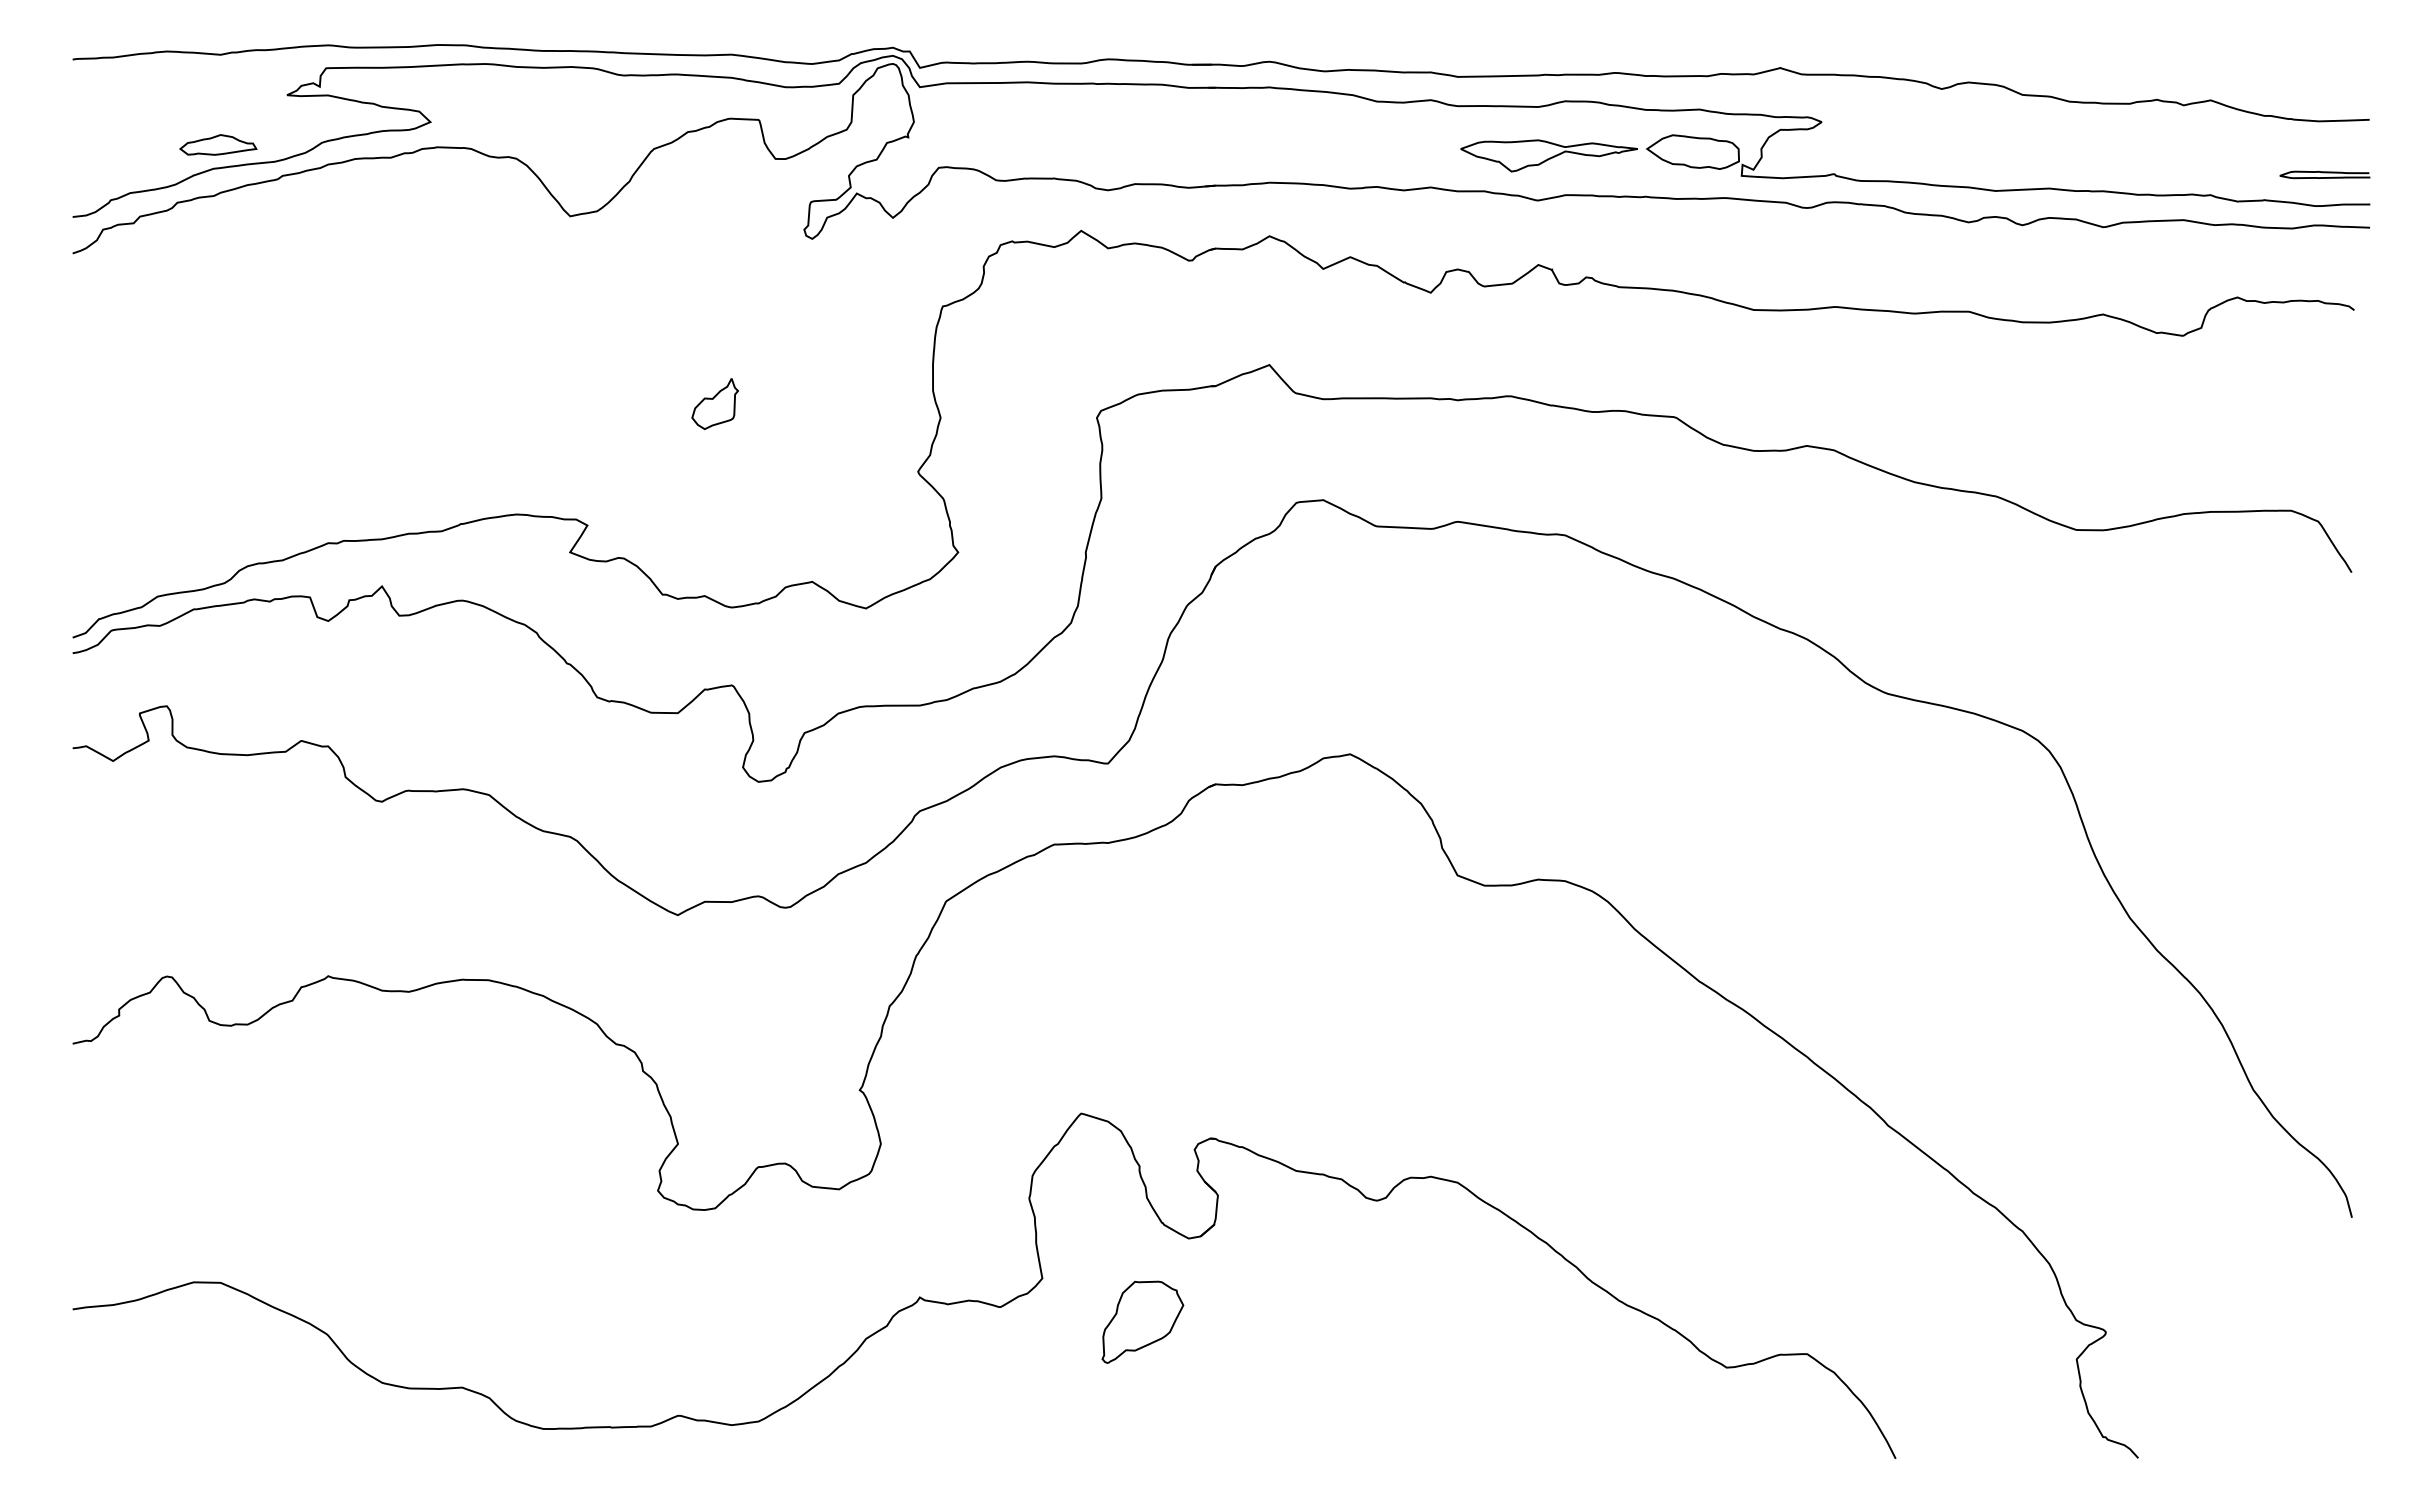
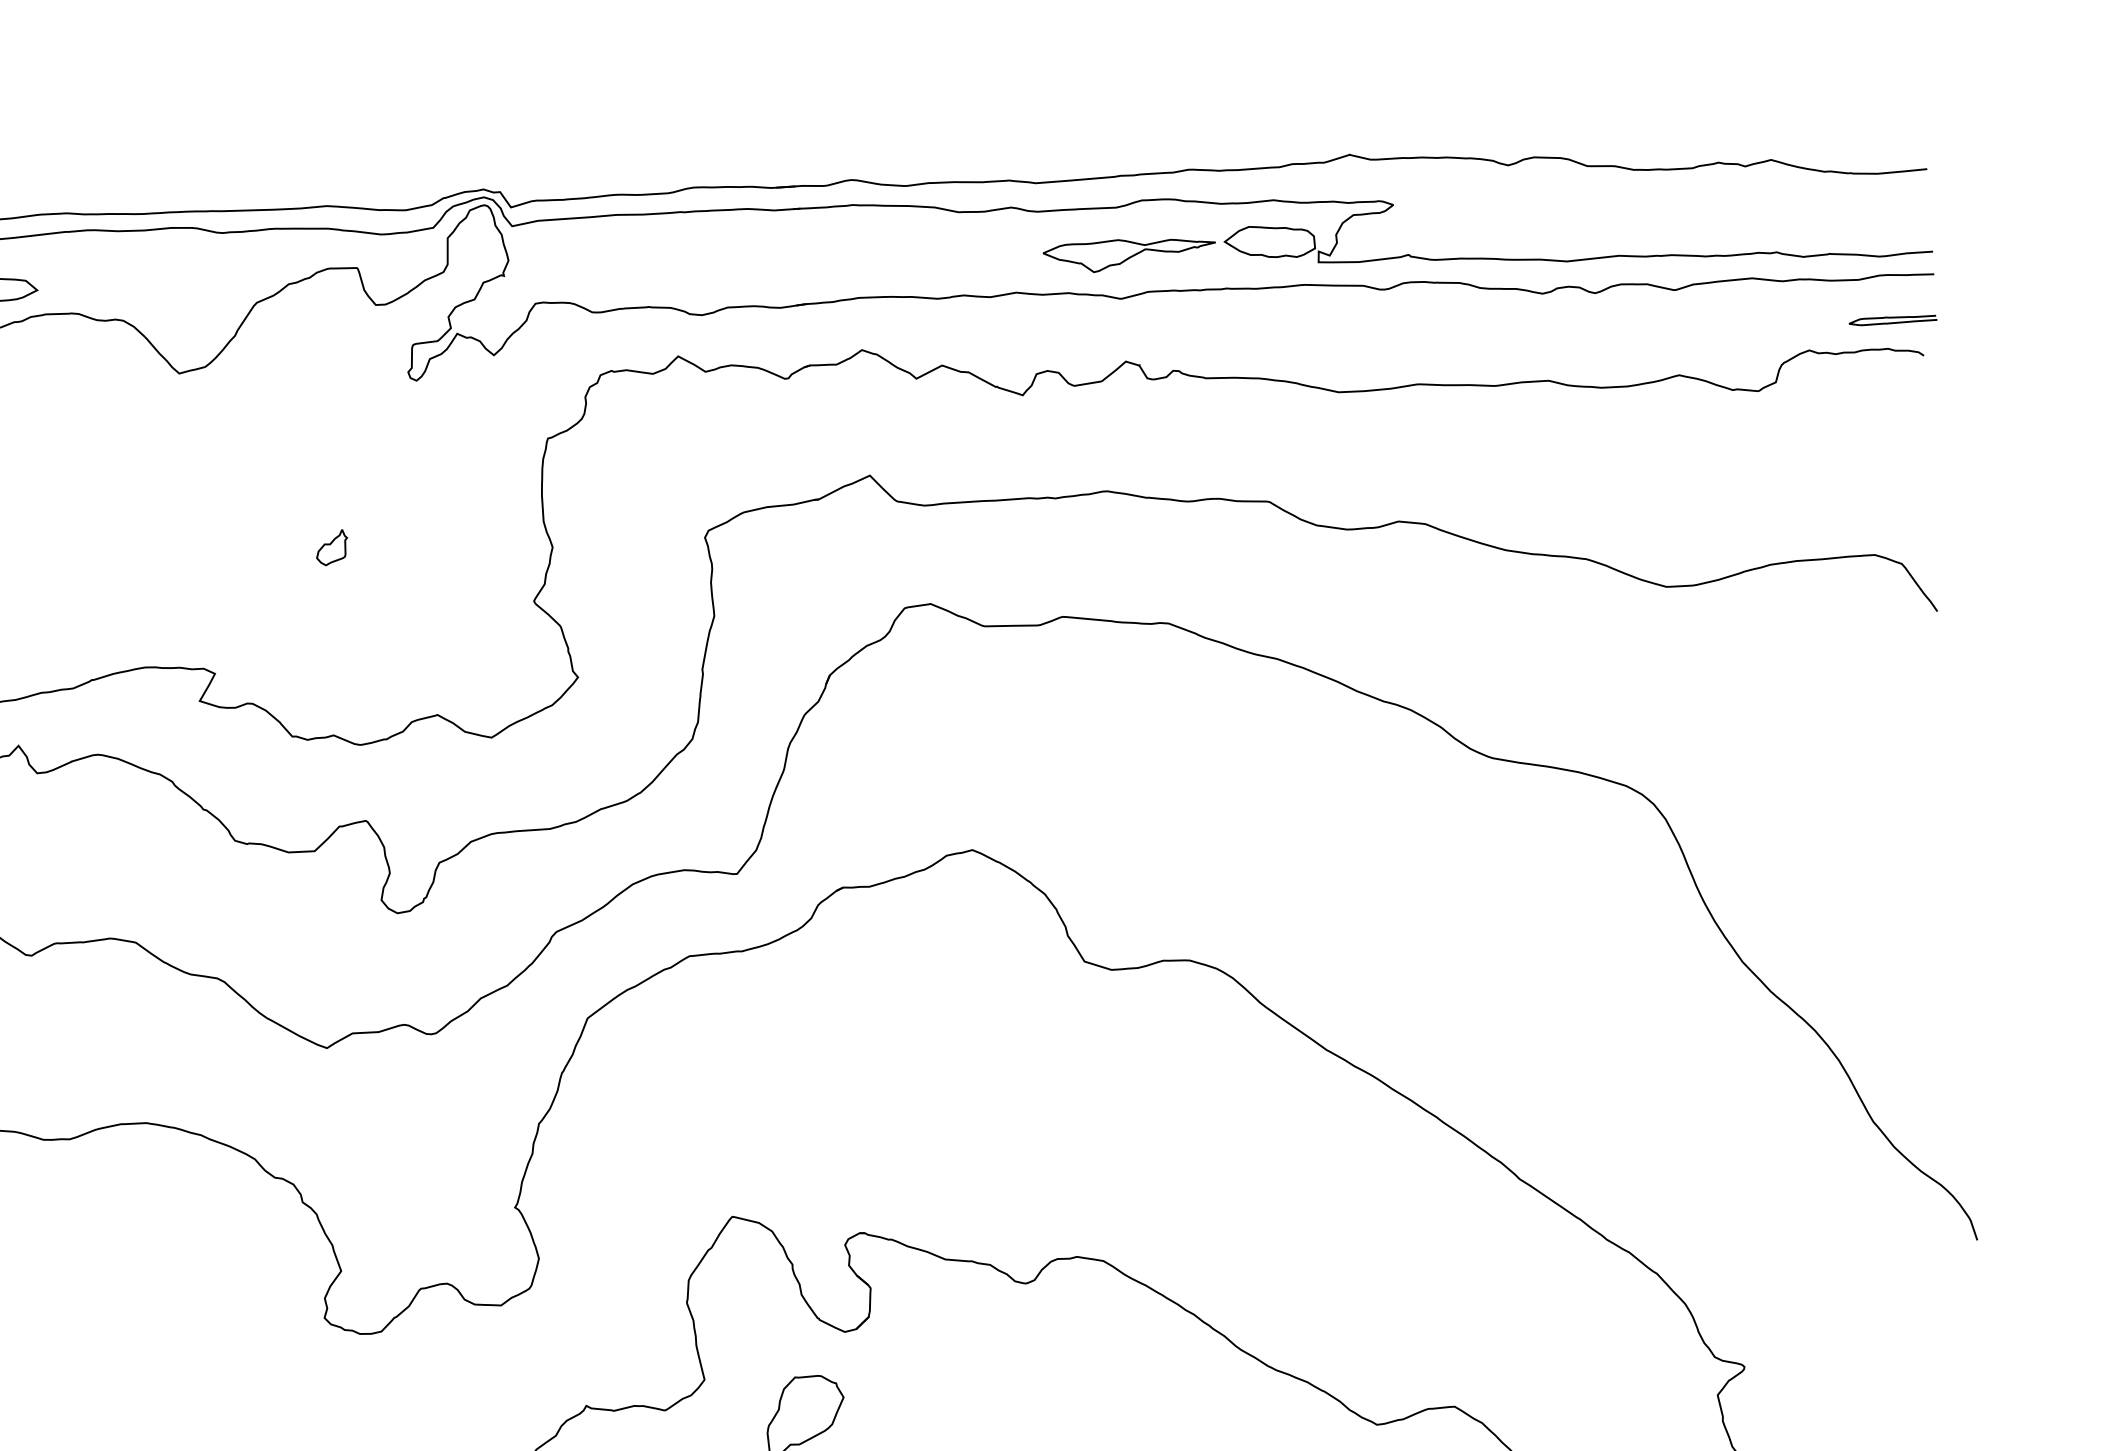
curve: (2324, 173) -> (1892, 318), moved
part: (714, 404) -> (331, 548), size x0.7

